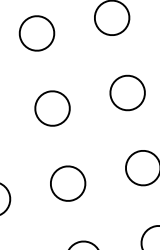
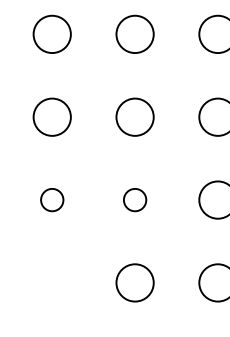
circle: (127, 92) -> (134, 199), size x0.6
circle: (51, 108) -> (51, 199), size x0.6
circle: (67, 183) -> (51, 282), removed

